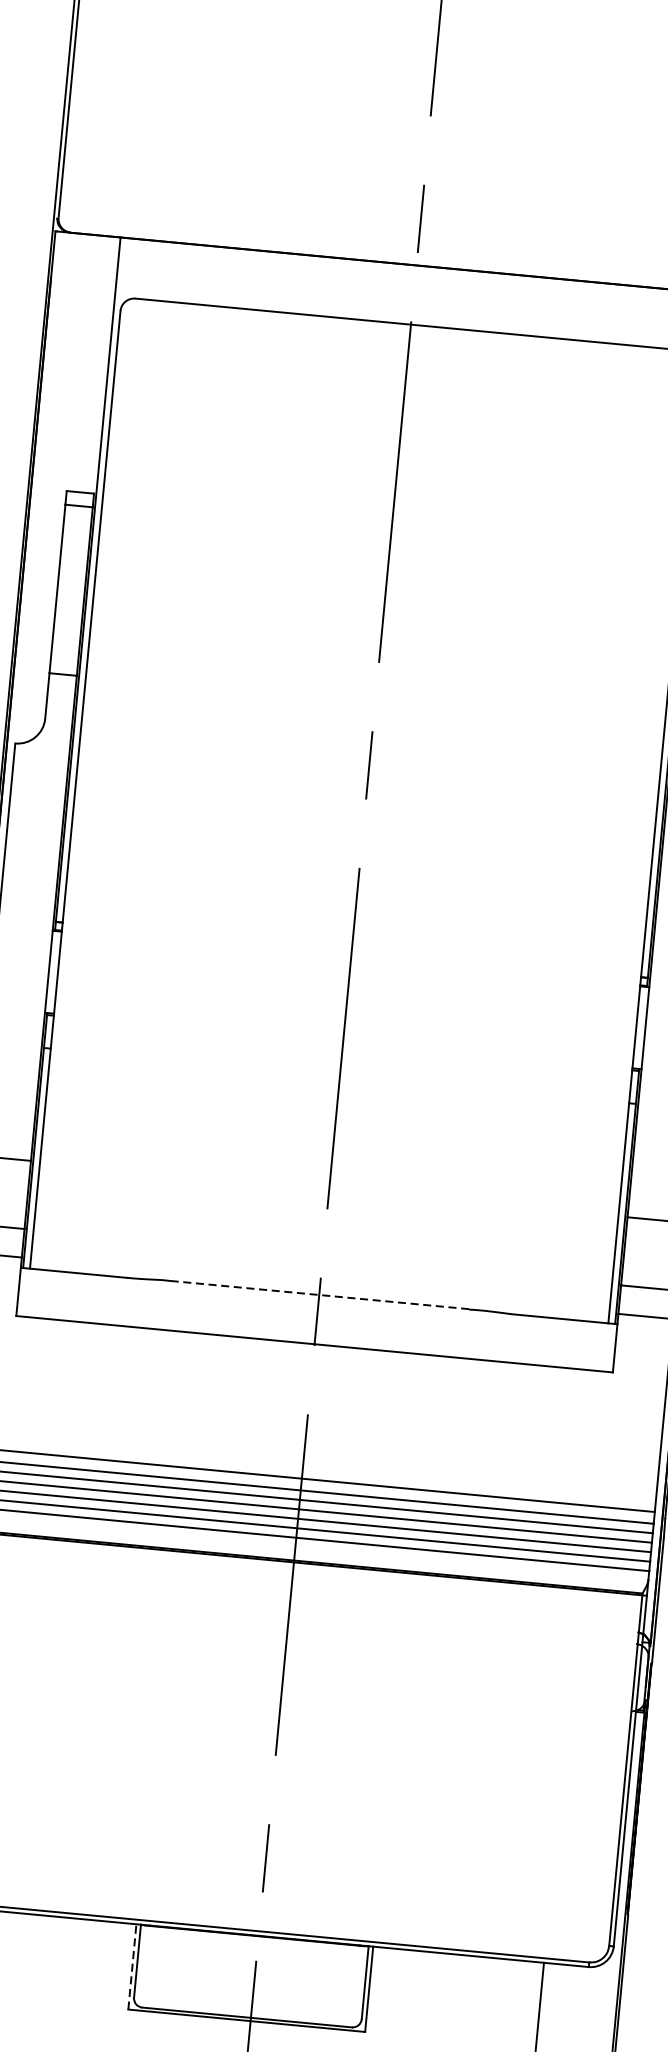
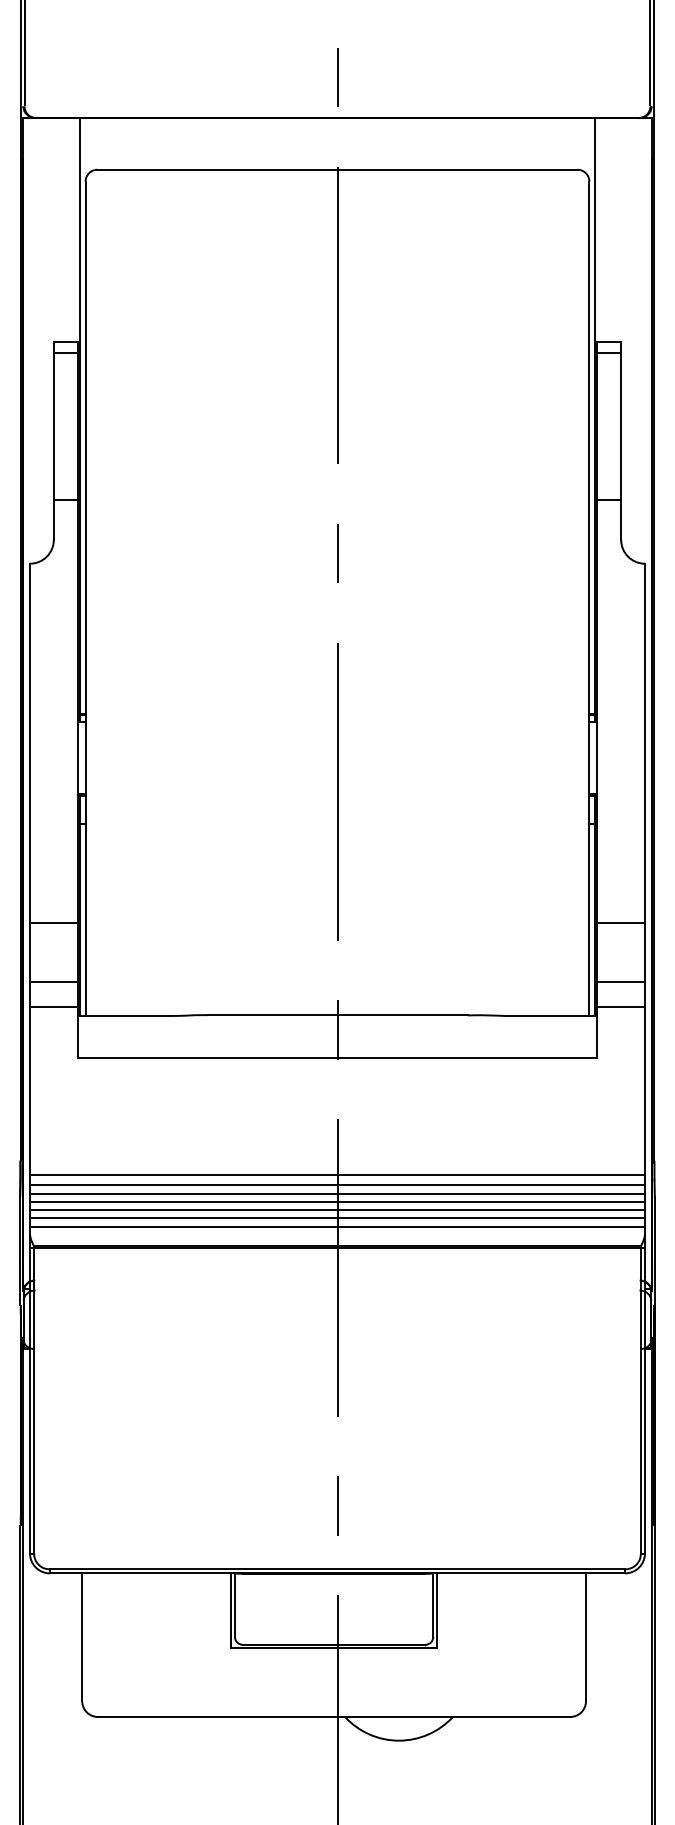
line: (320, 1295) -> (338, 1015), dashed -> solid
line: (131, 1966) -> (230, 1610), dashed -> solid

